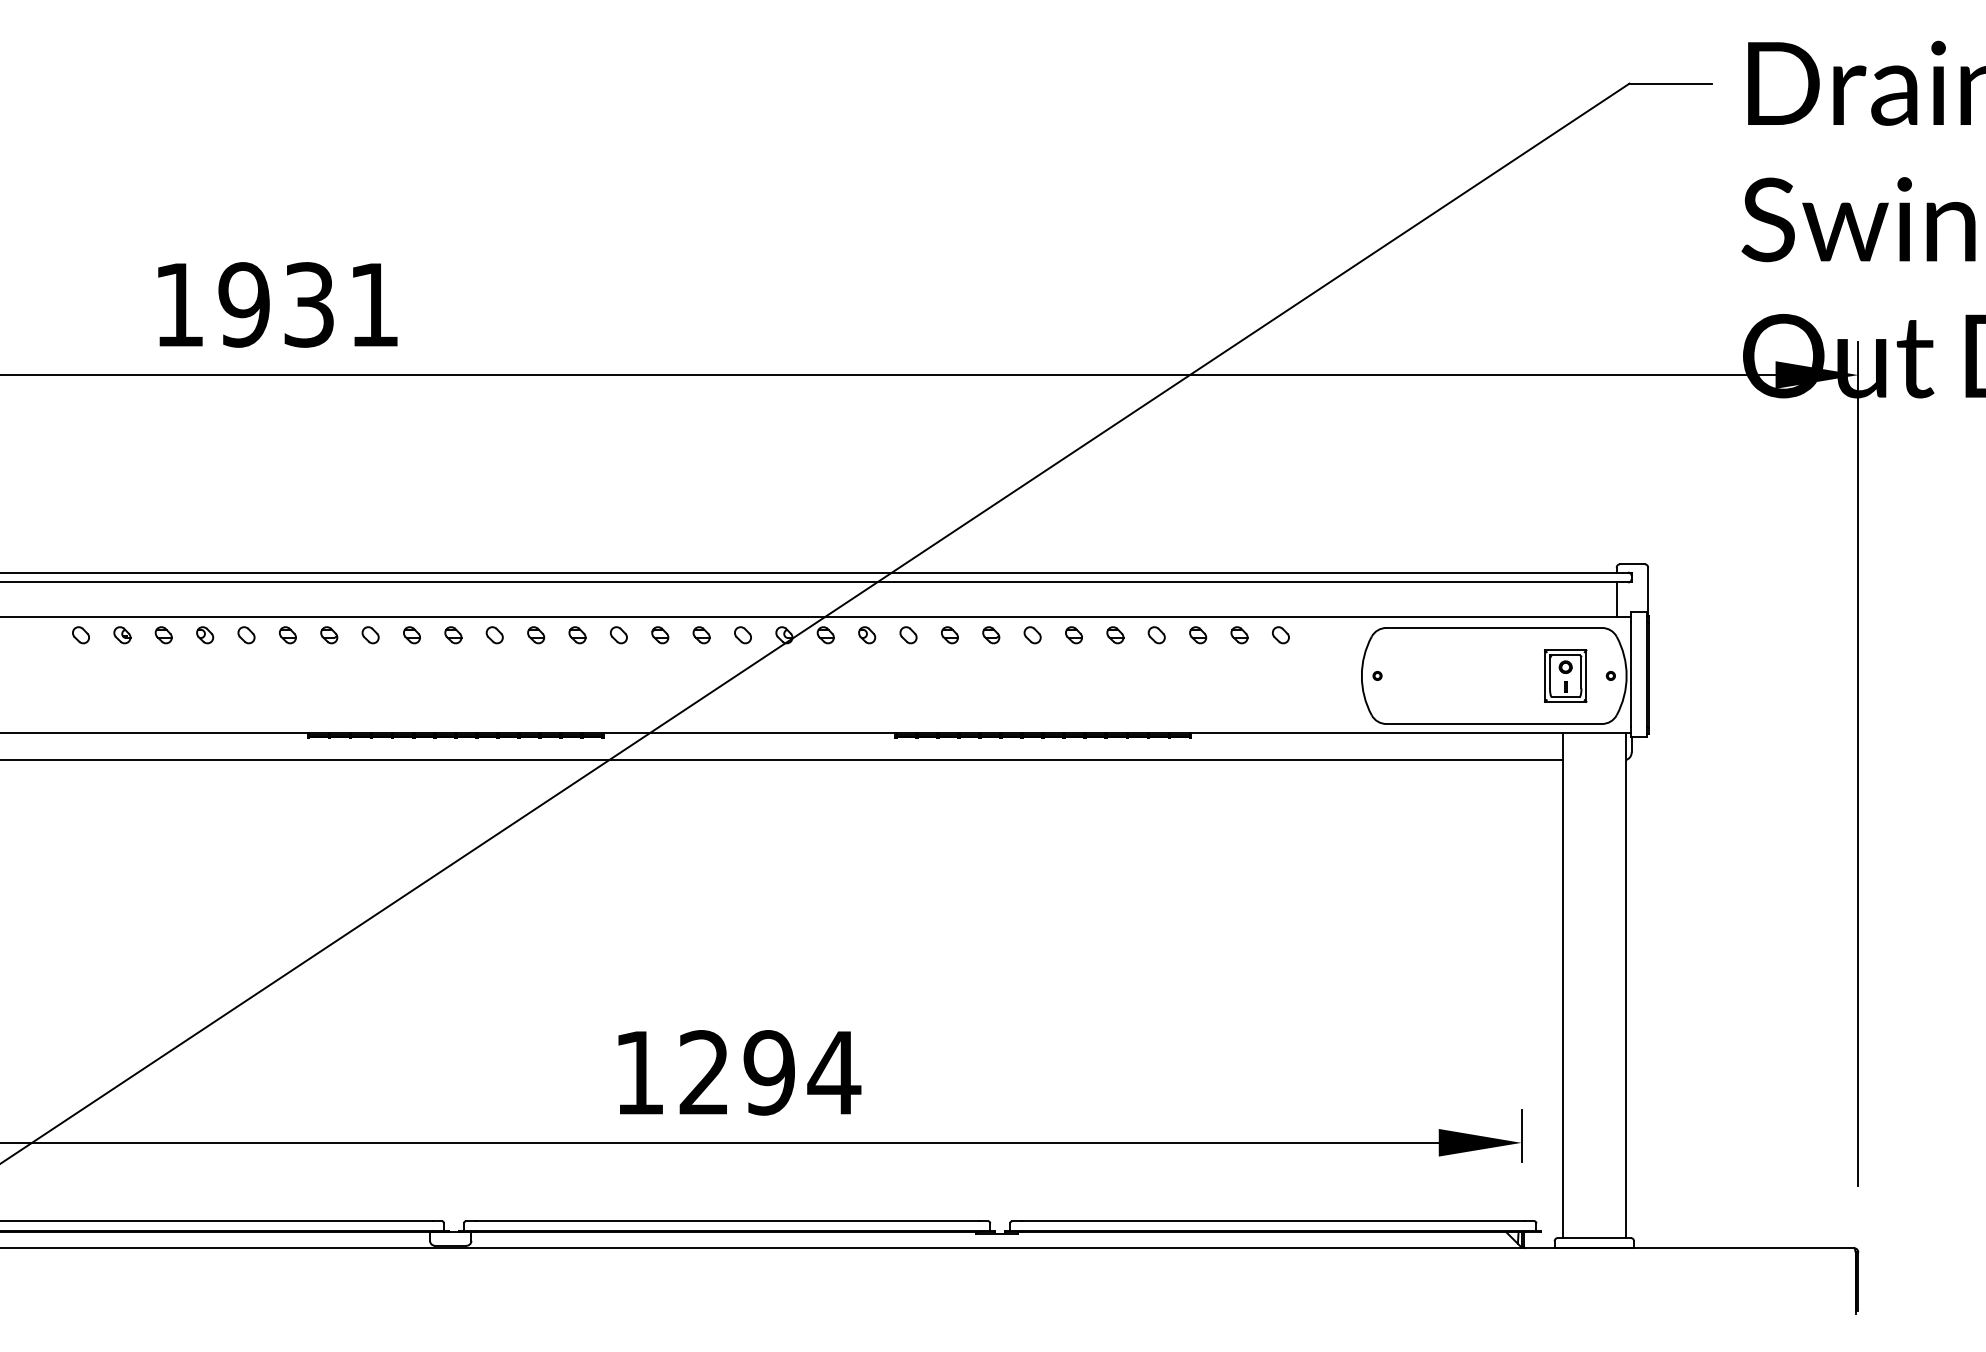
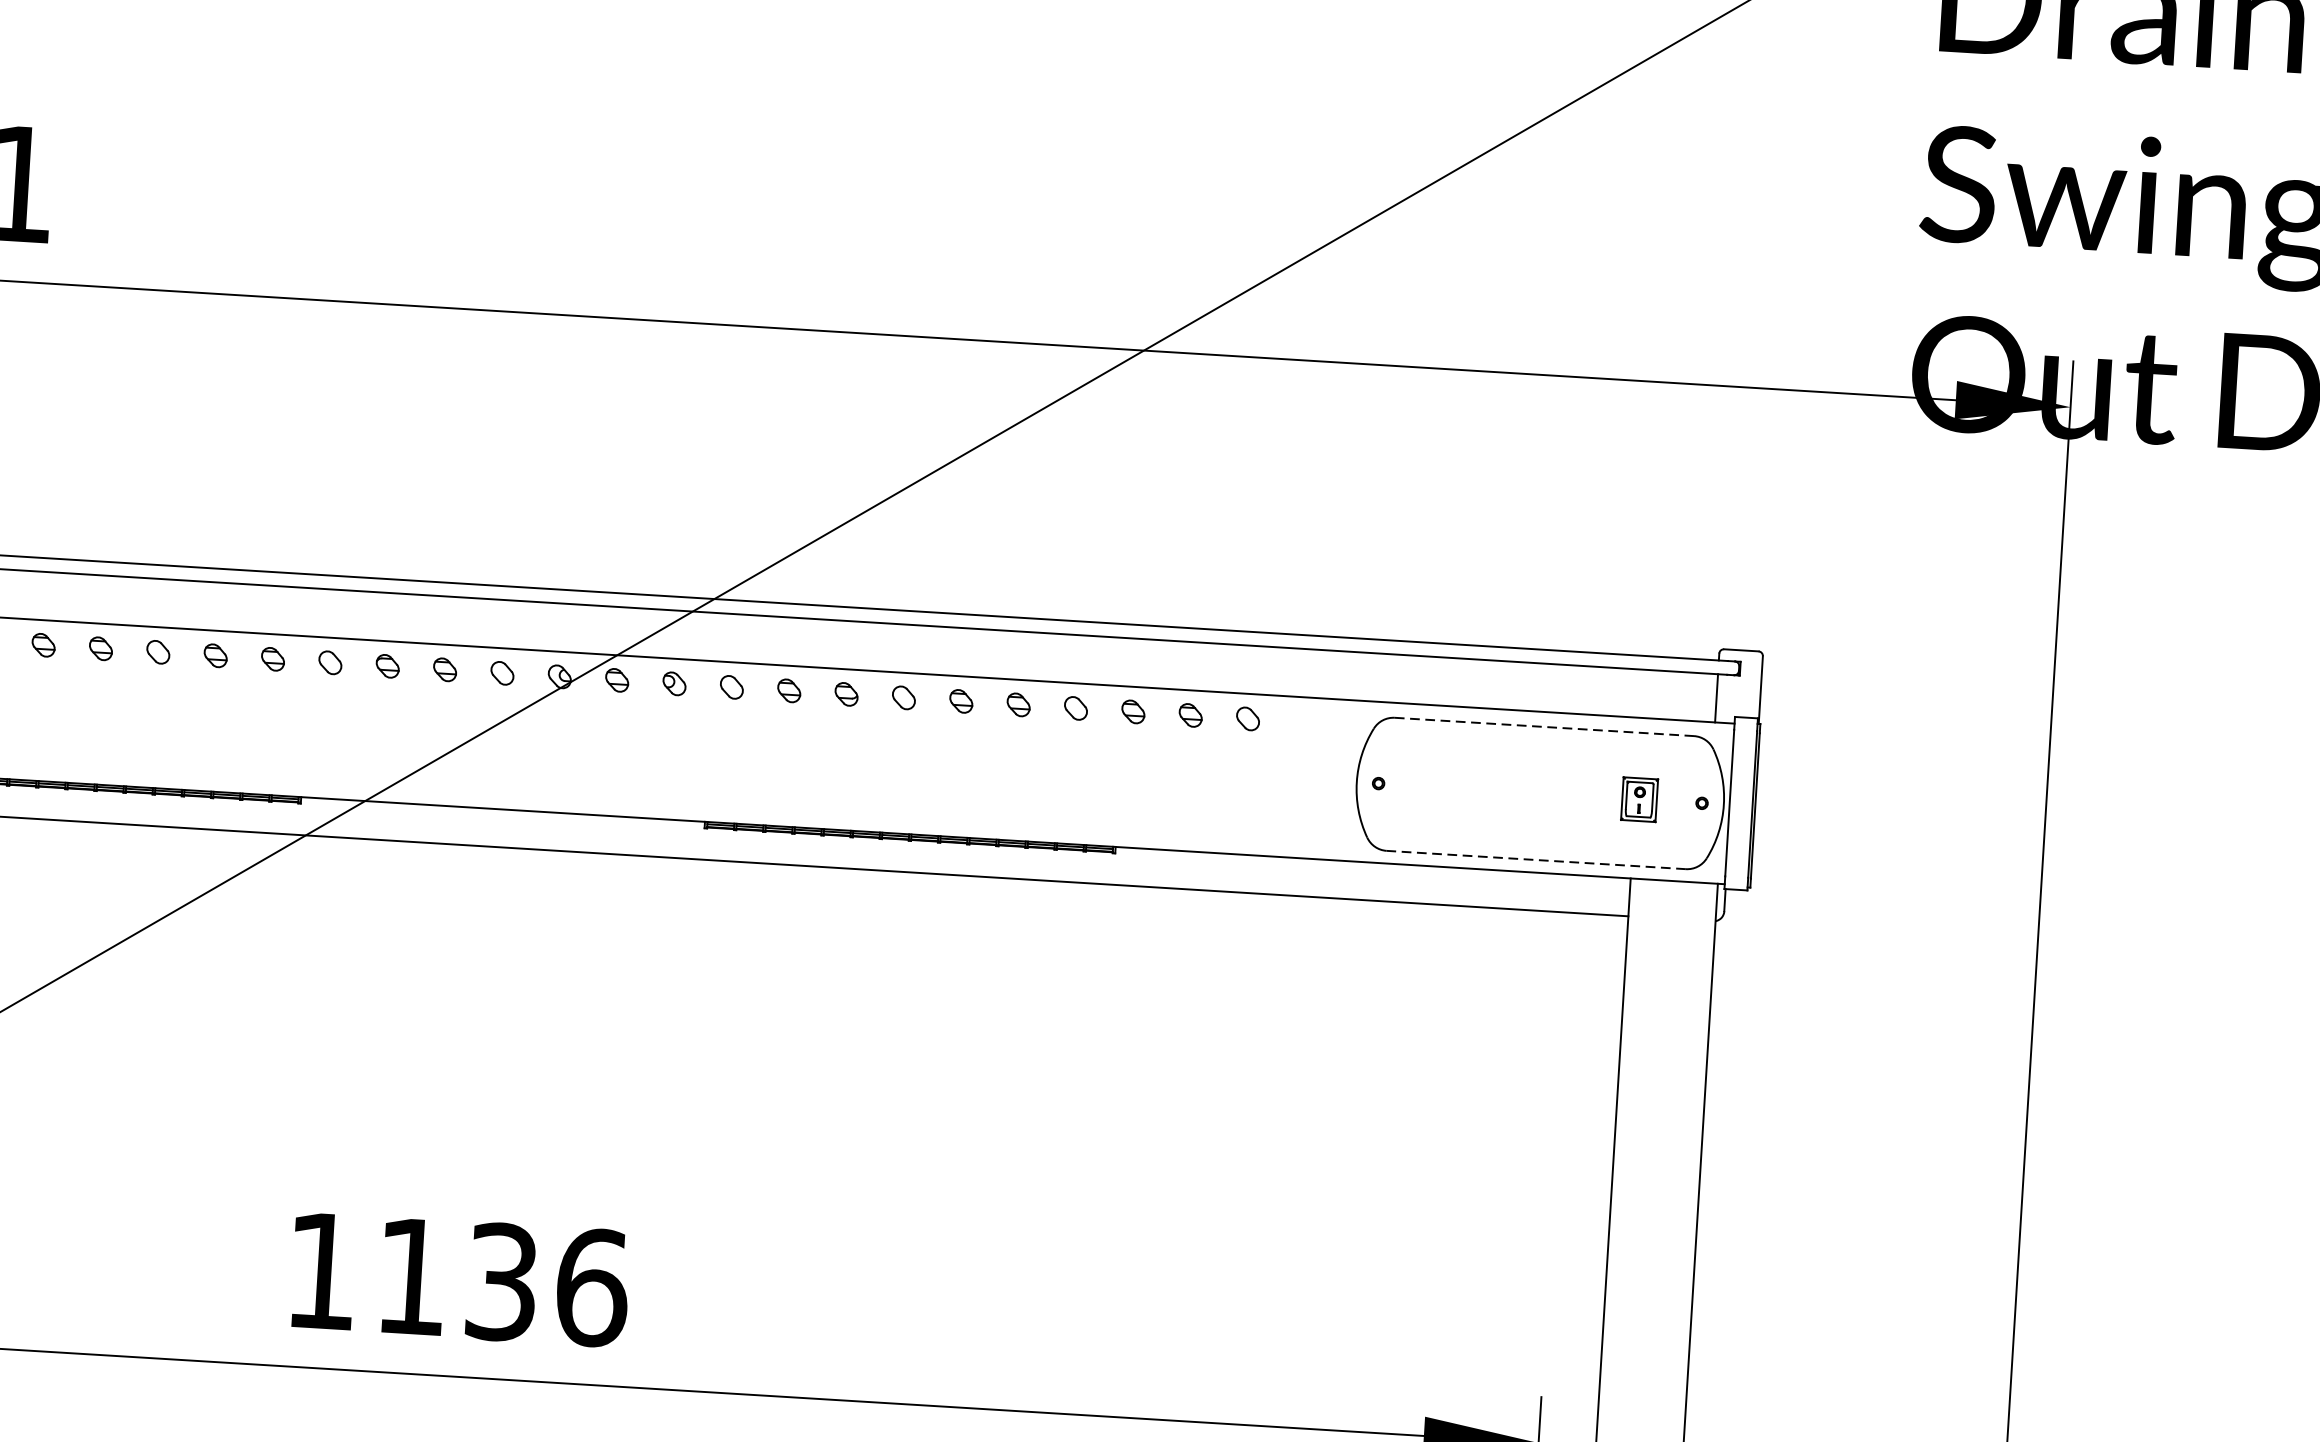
line: (1494, 627) -> (1544, 726), solid -> dashed
part: (1565, 675) -> (1639, 798), size x0.6
line: (1494, 723) -> (1536, 859), solid -> dashed
text: (770, 1072) -> (503, 1281), 1294 -> 1136

